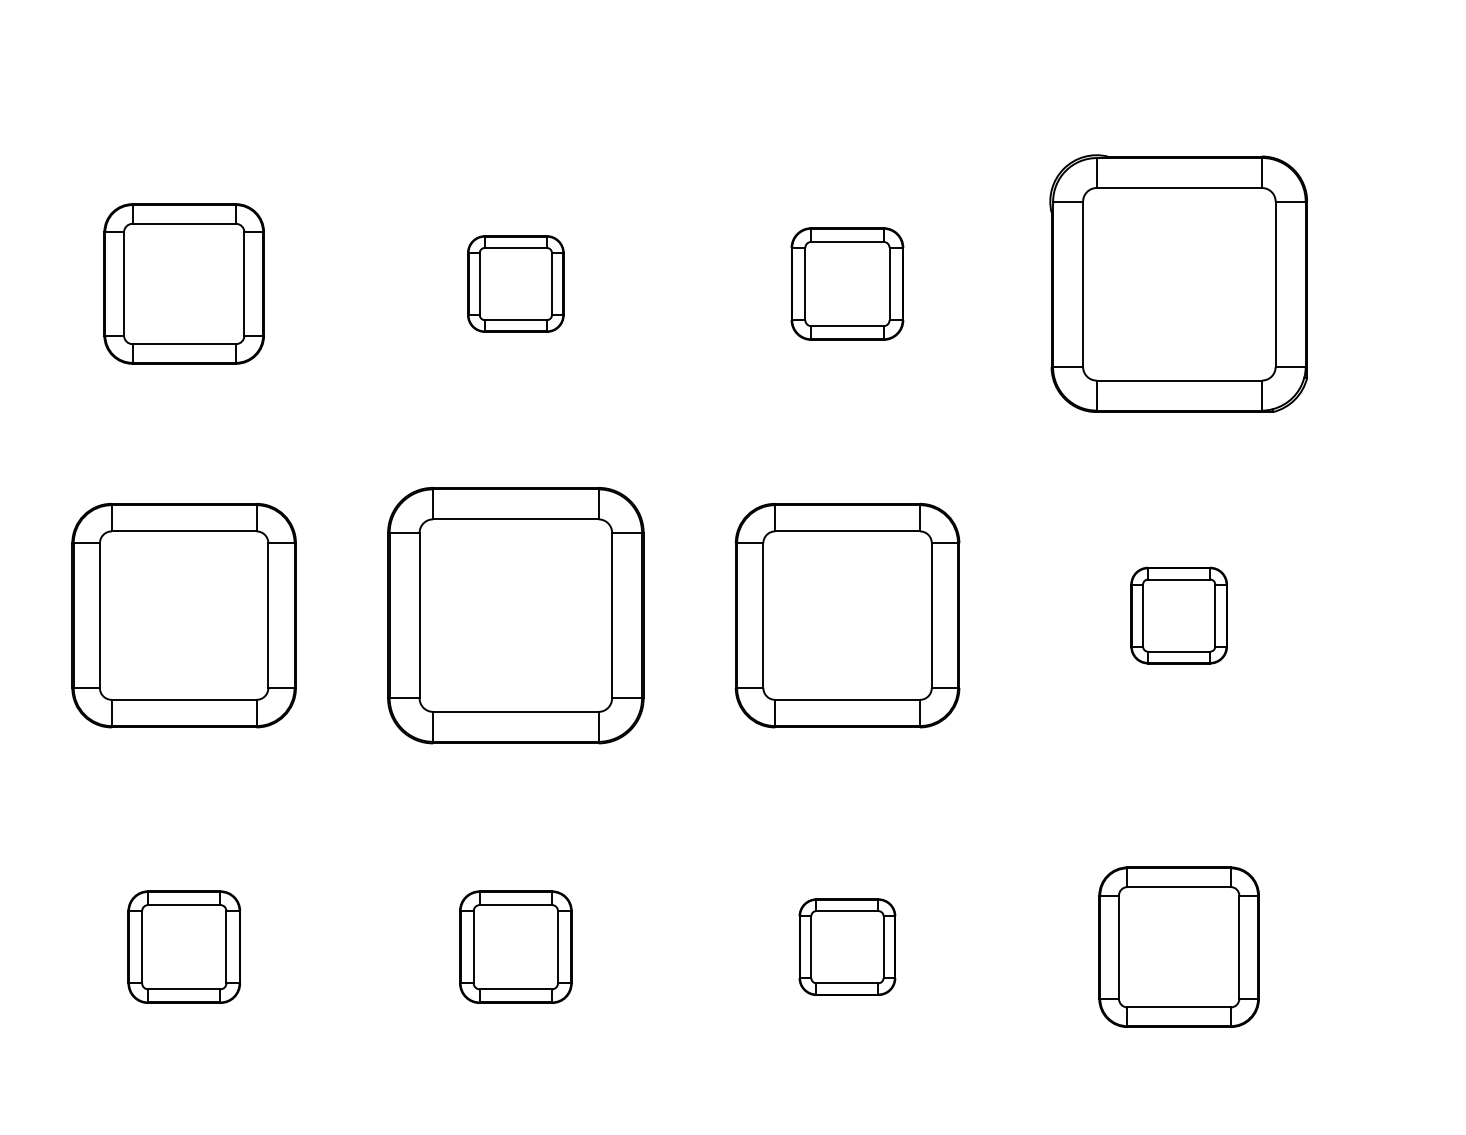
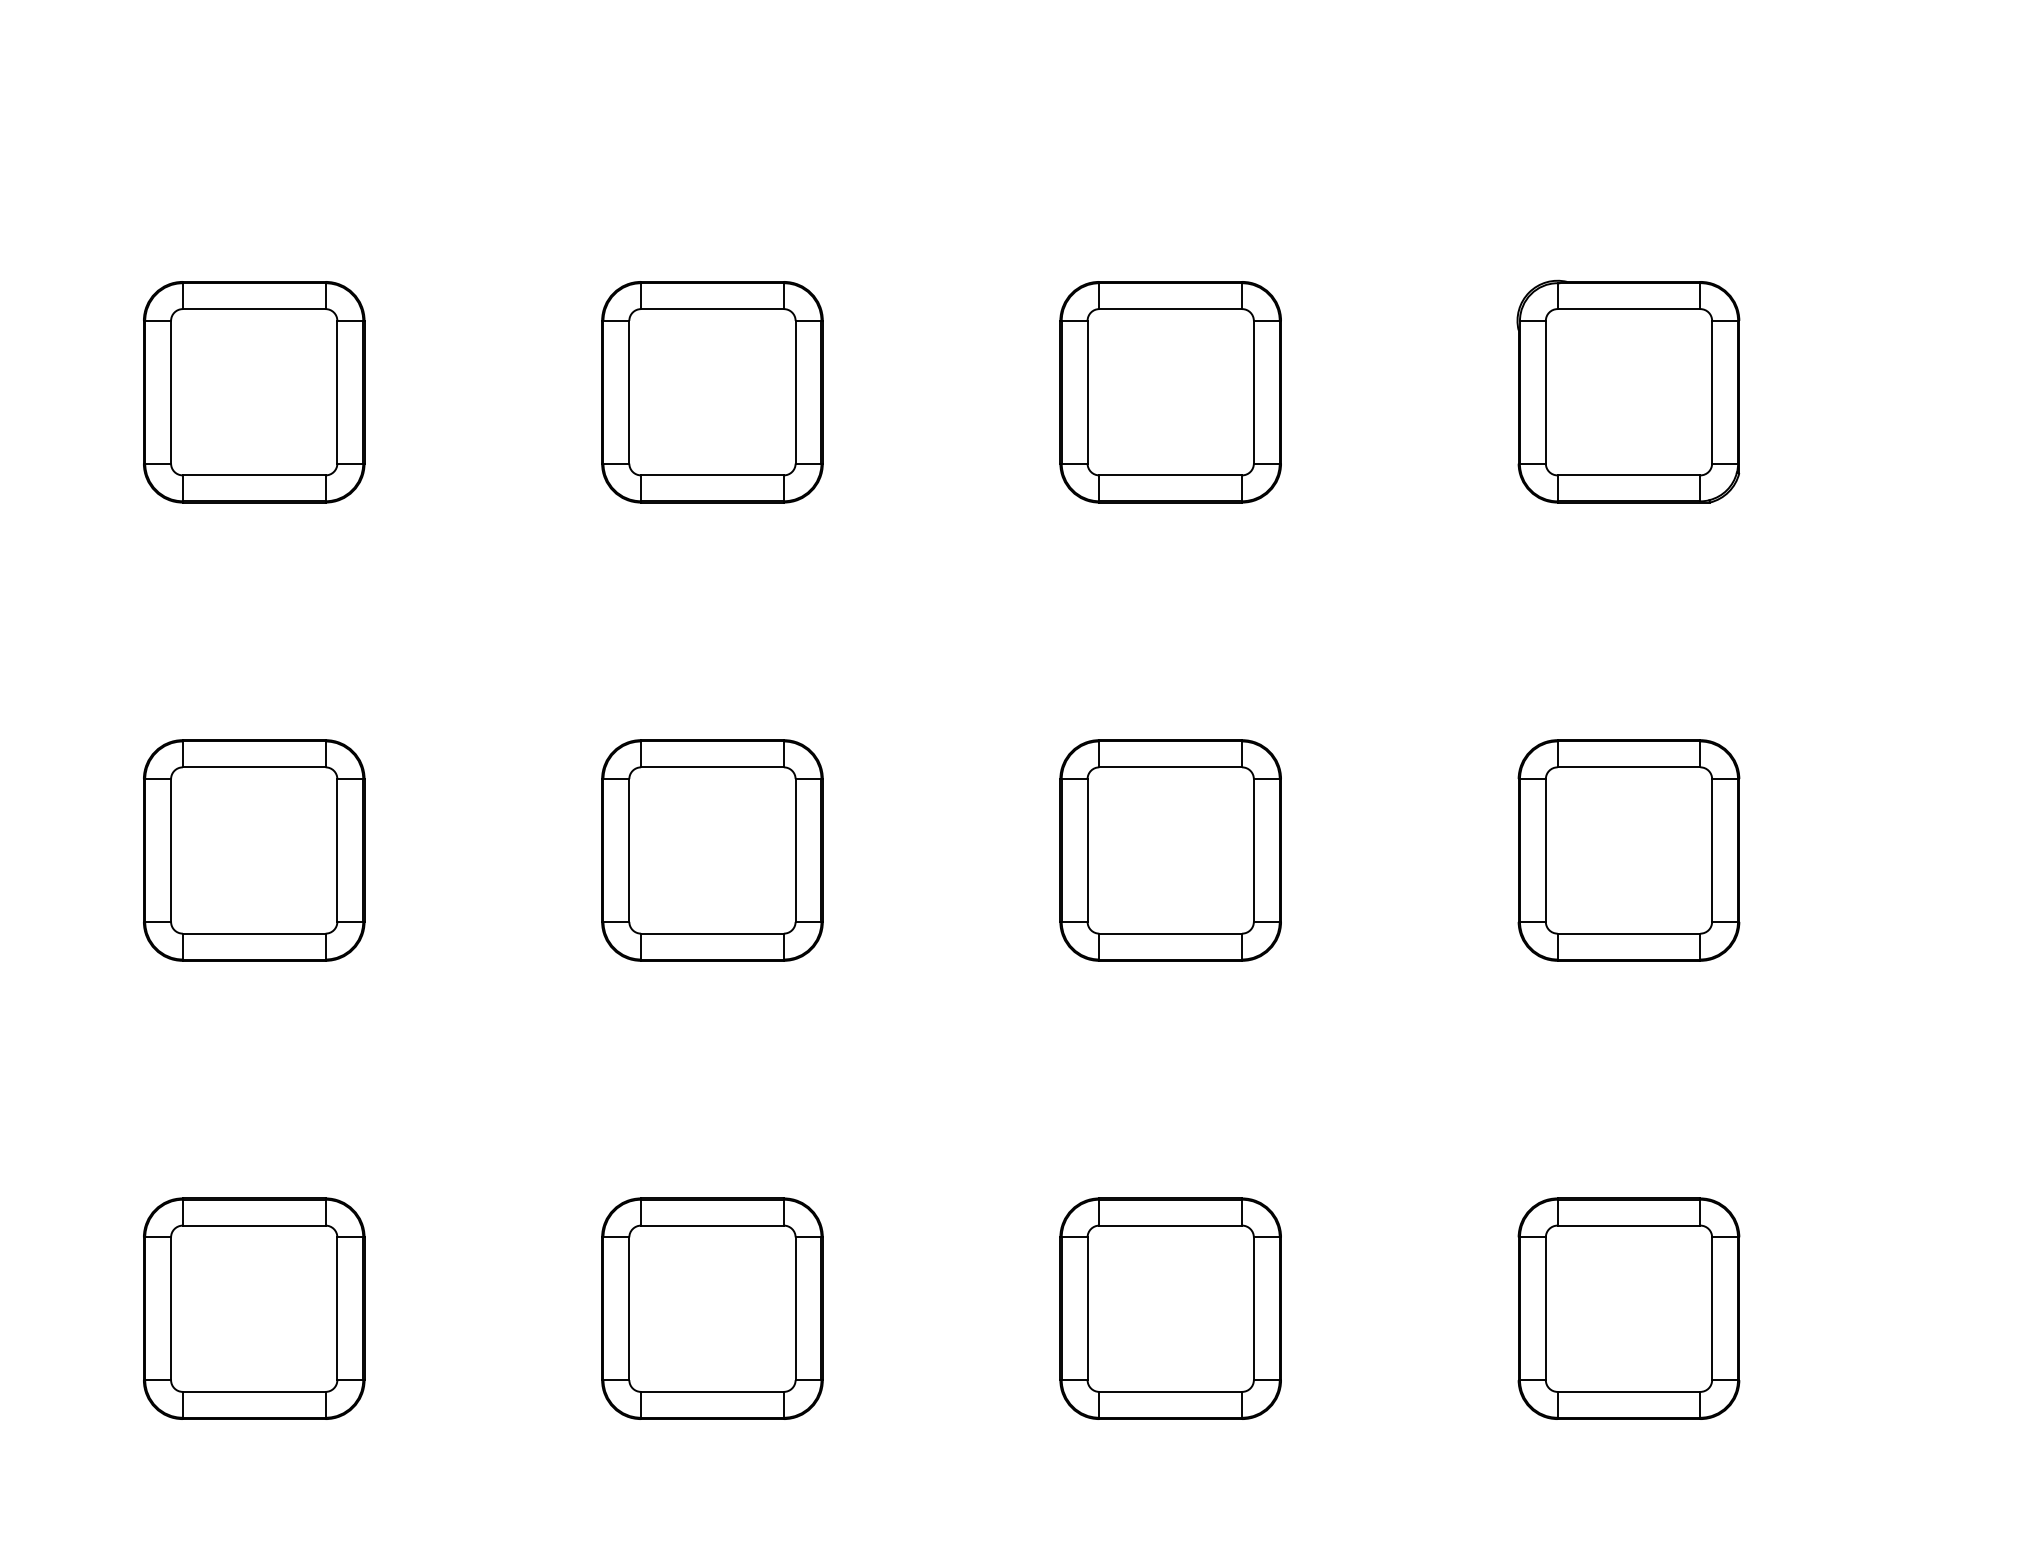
part: (1178, 283) -> (1628, 391), size x0.62
part: (515, 284) -> (712, 392), size x1.67
part: (847, 284) -> (1170, 392), size x1.43
part: (184, 615) -> (254, 850), size x0.71
part: (515, 615) -> (712, 850), size x0.62
part: (847, 615) -> (1170, 850), size x0.71
part: (1178, 615) -> (1628, 850), size x1.67
part: (184, 947) -> (254, 1308), size x1.43
part: (515, 947) -> (712, 1308), size x1.43
part: (847, 947) -> (1170, 1308), size x1.67

